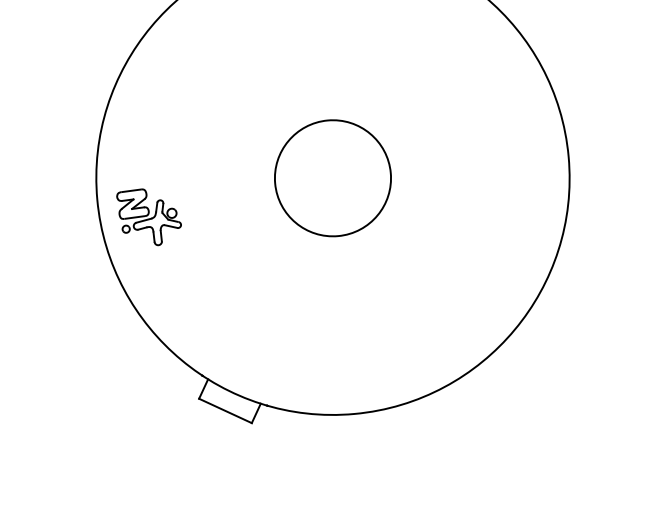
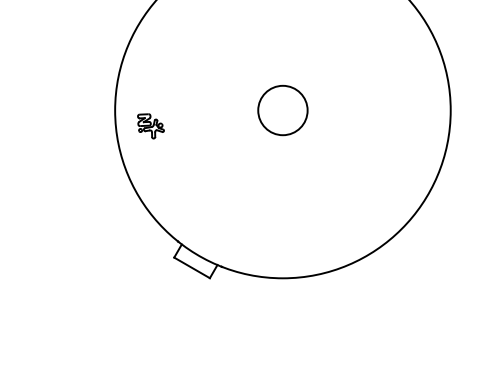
circle: (332, 178) -> (282, 110), size x0.6
part: (149, 217) -> (150, 126), size x0.6

